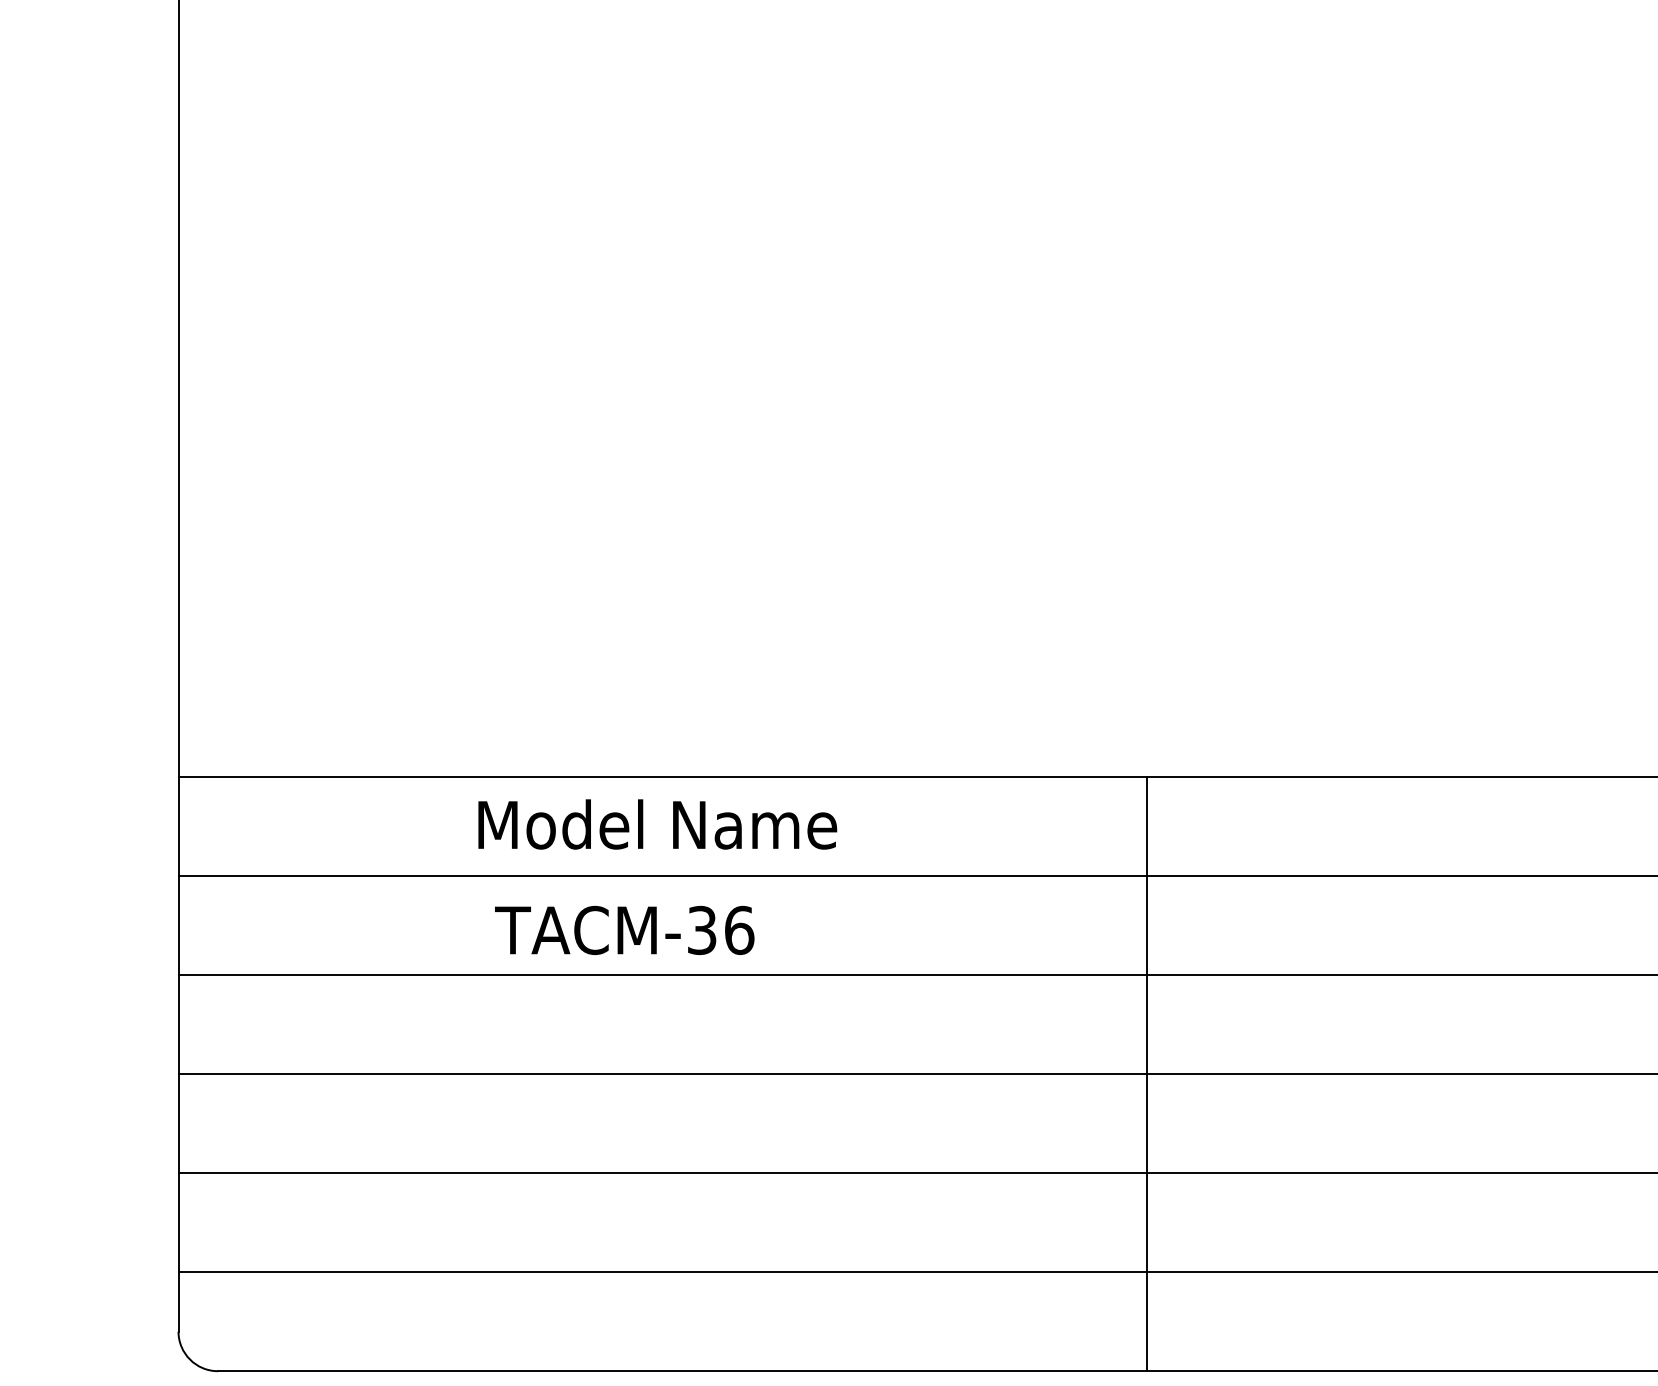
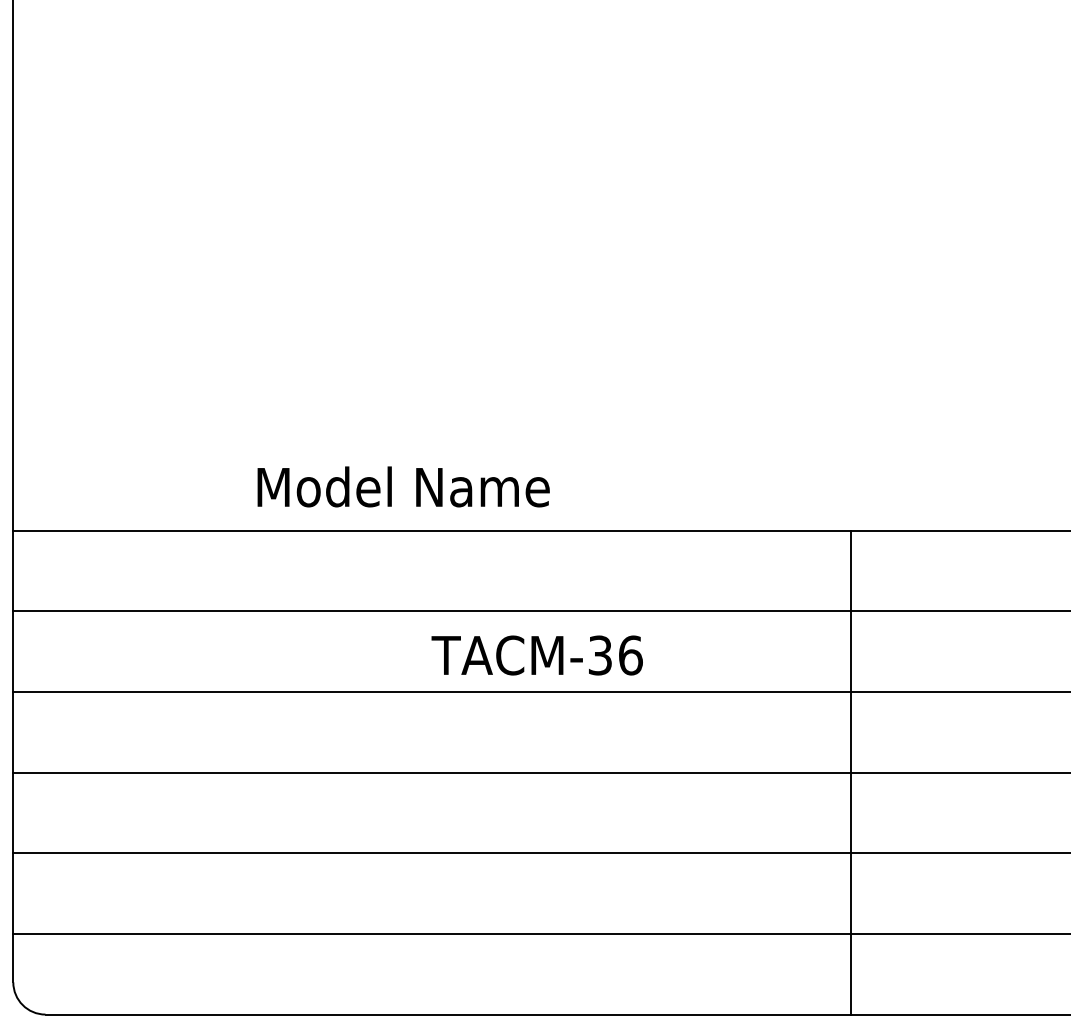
text: (657, 824) -> (403, 486), moved
text: (624, 929) -> (537, 654), moved
line: (1147, 1074) -> (850, 772), moved

